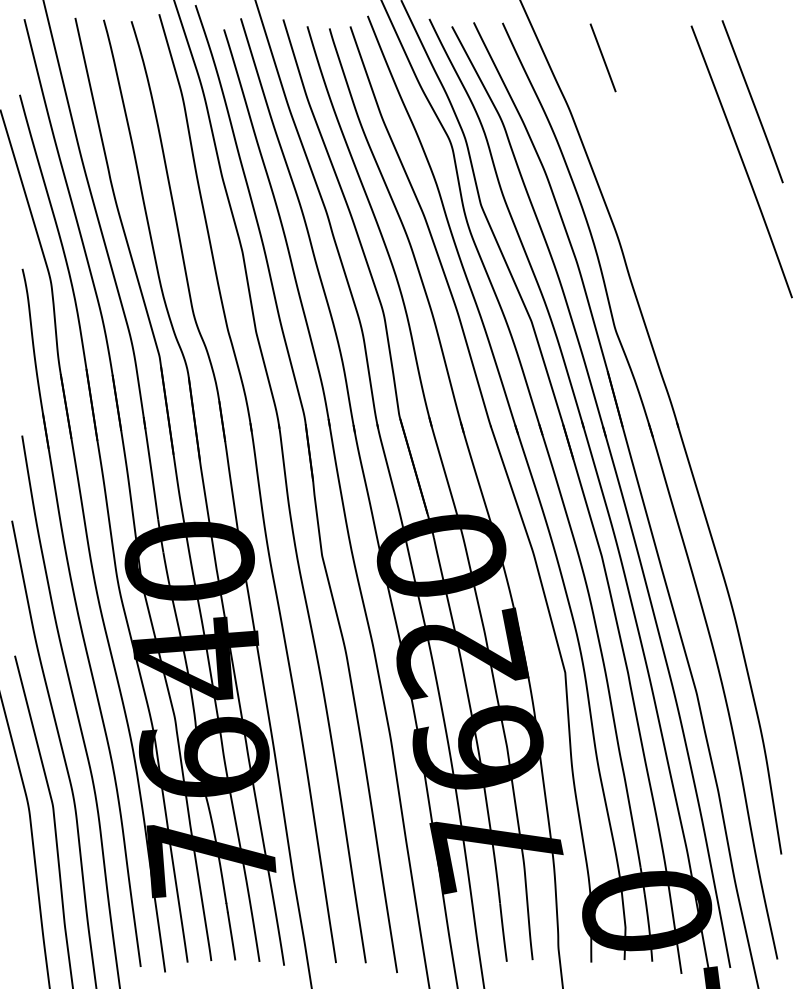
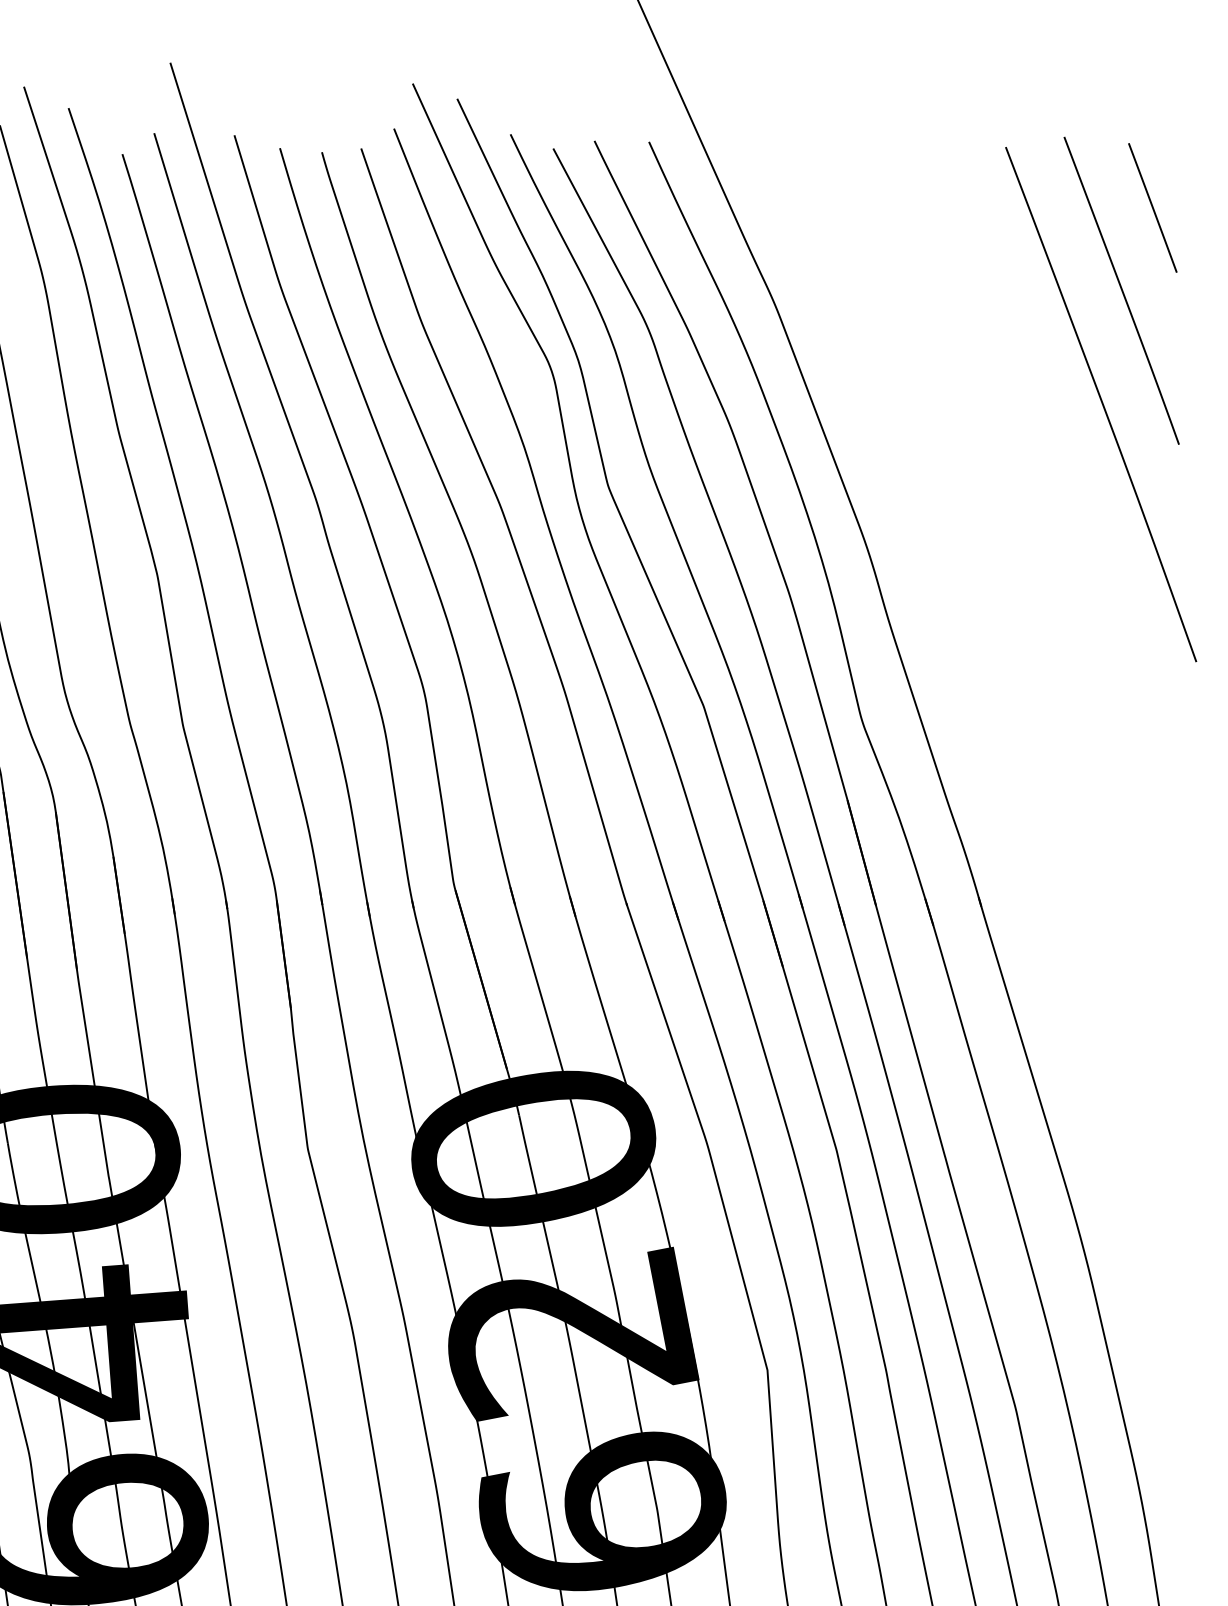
line: (602, 57) -> (1151, 207), moved

